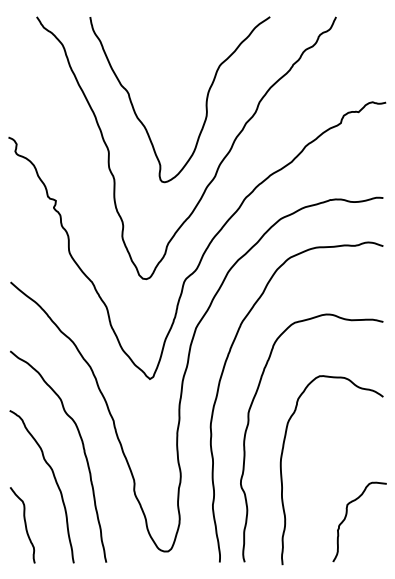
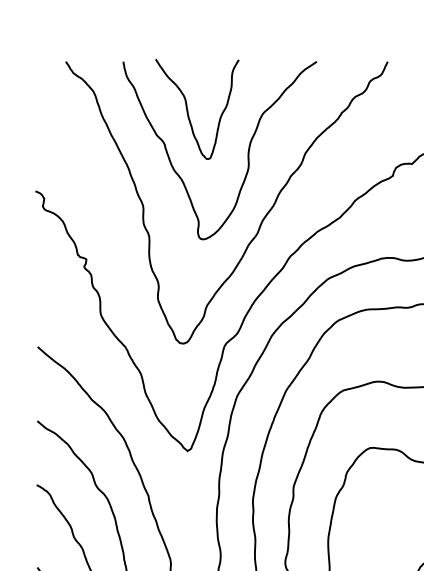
curve: (150, 61) -> (188, 109), added

